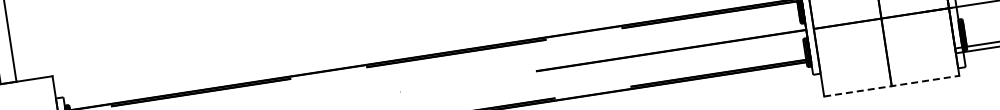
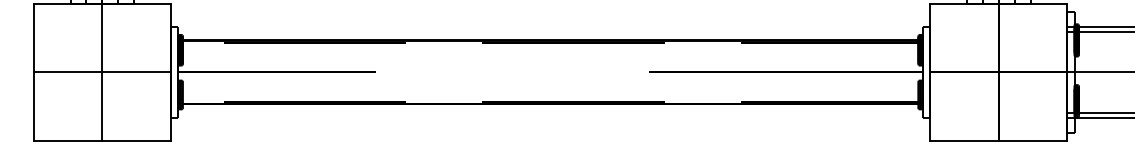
line: (892, 85) -> (999, 140), dashed -> solid

